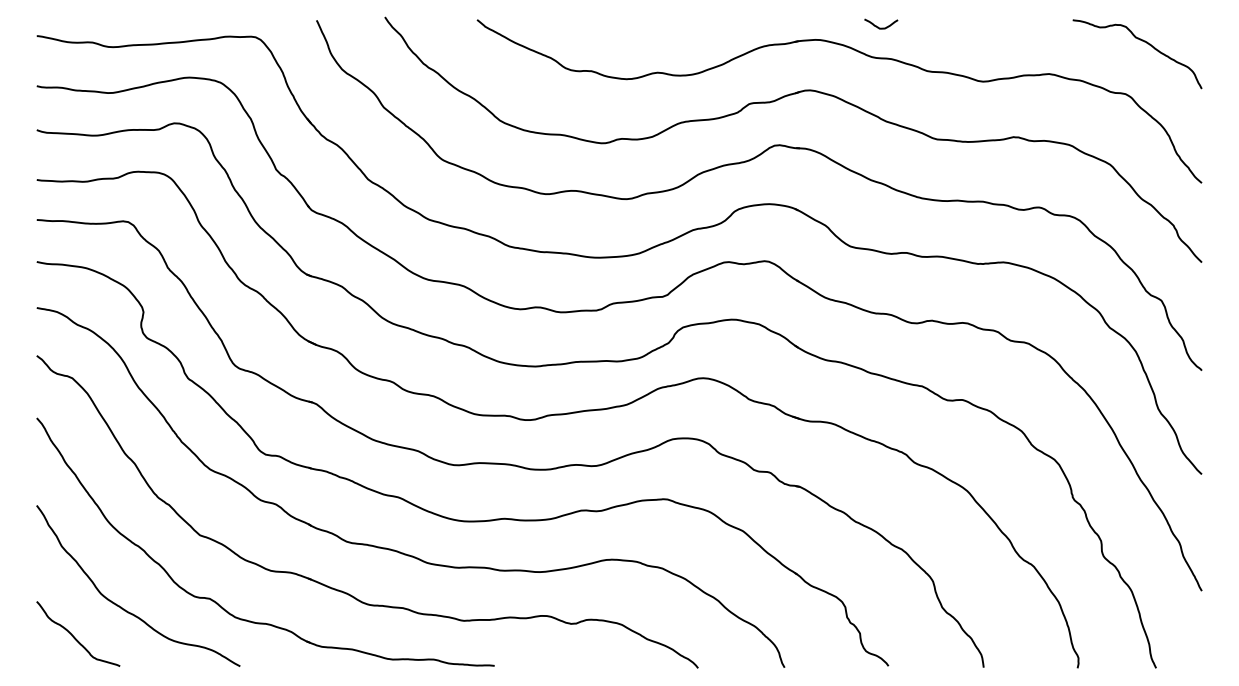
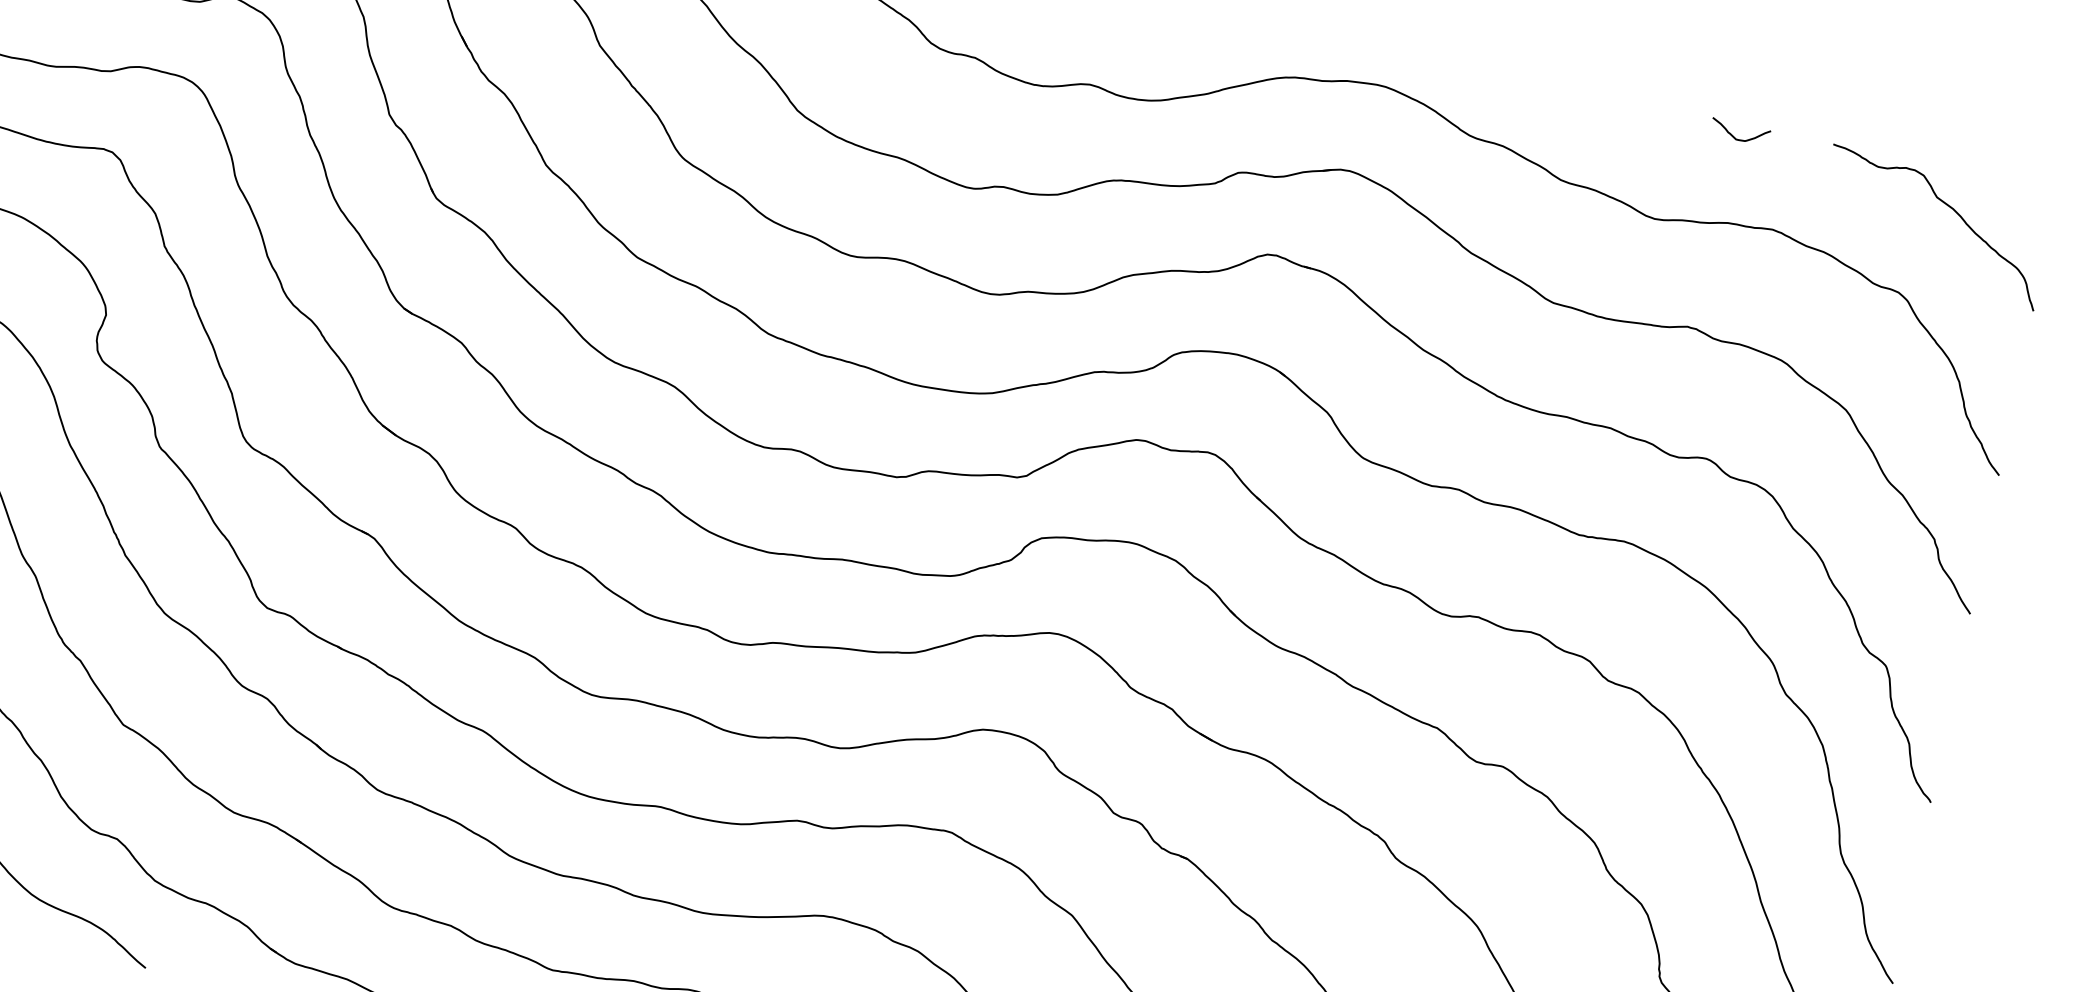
curve: (881, 27) -> (1739, 138), moved

